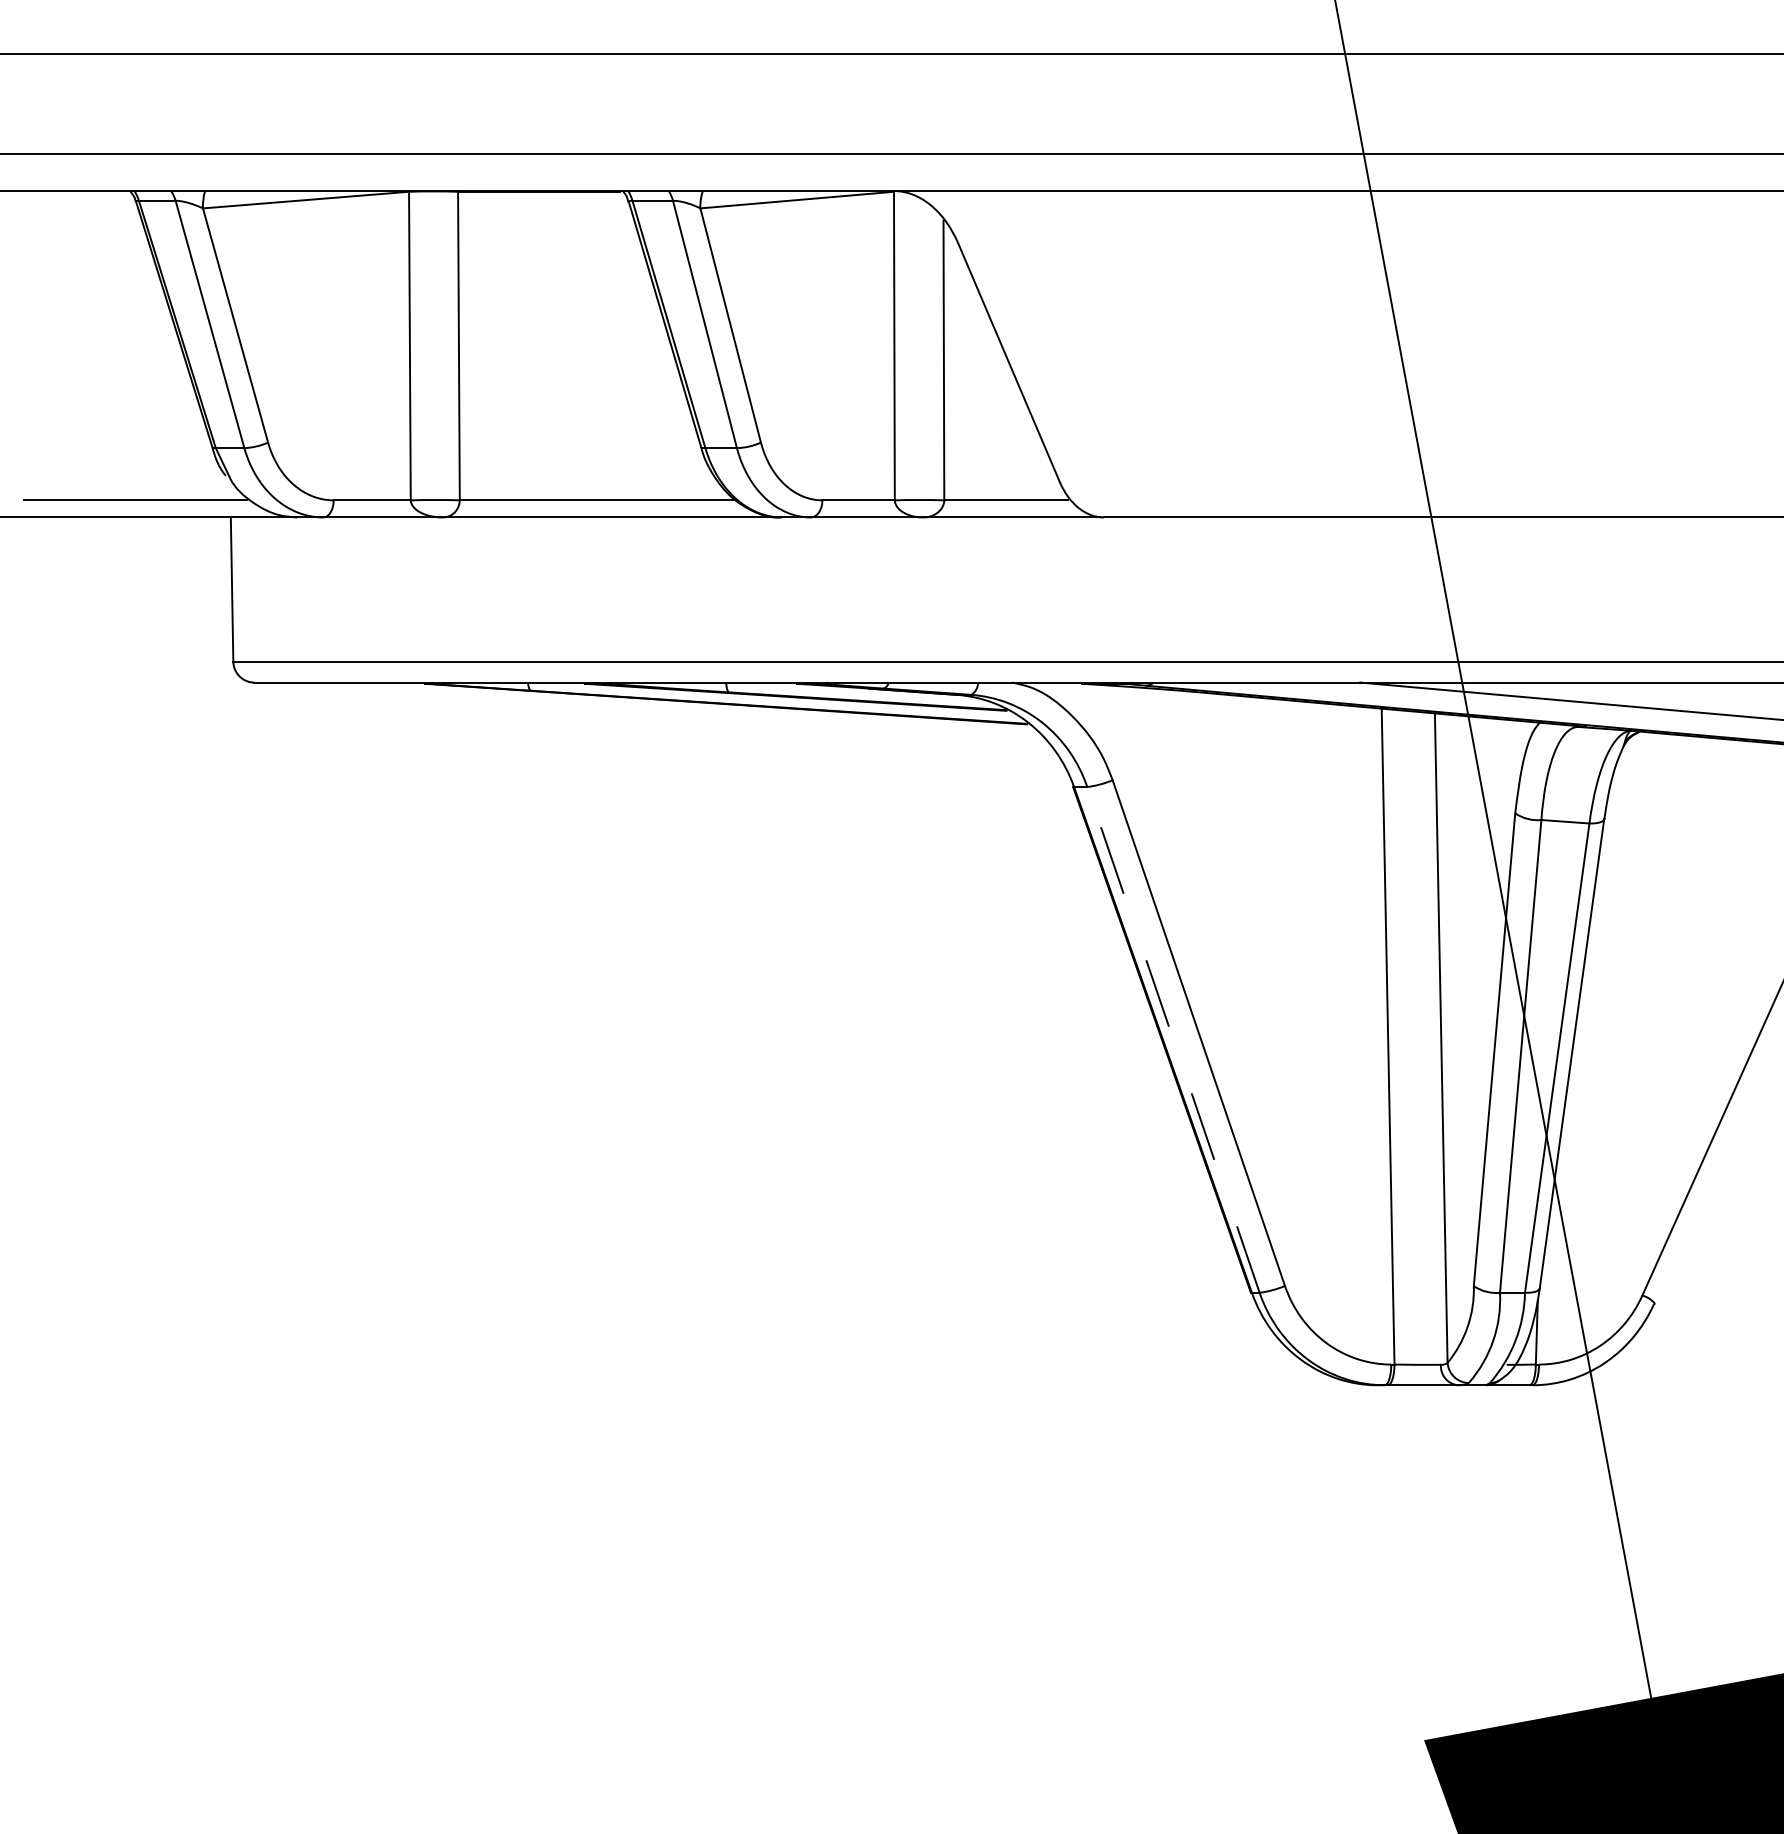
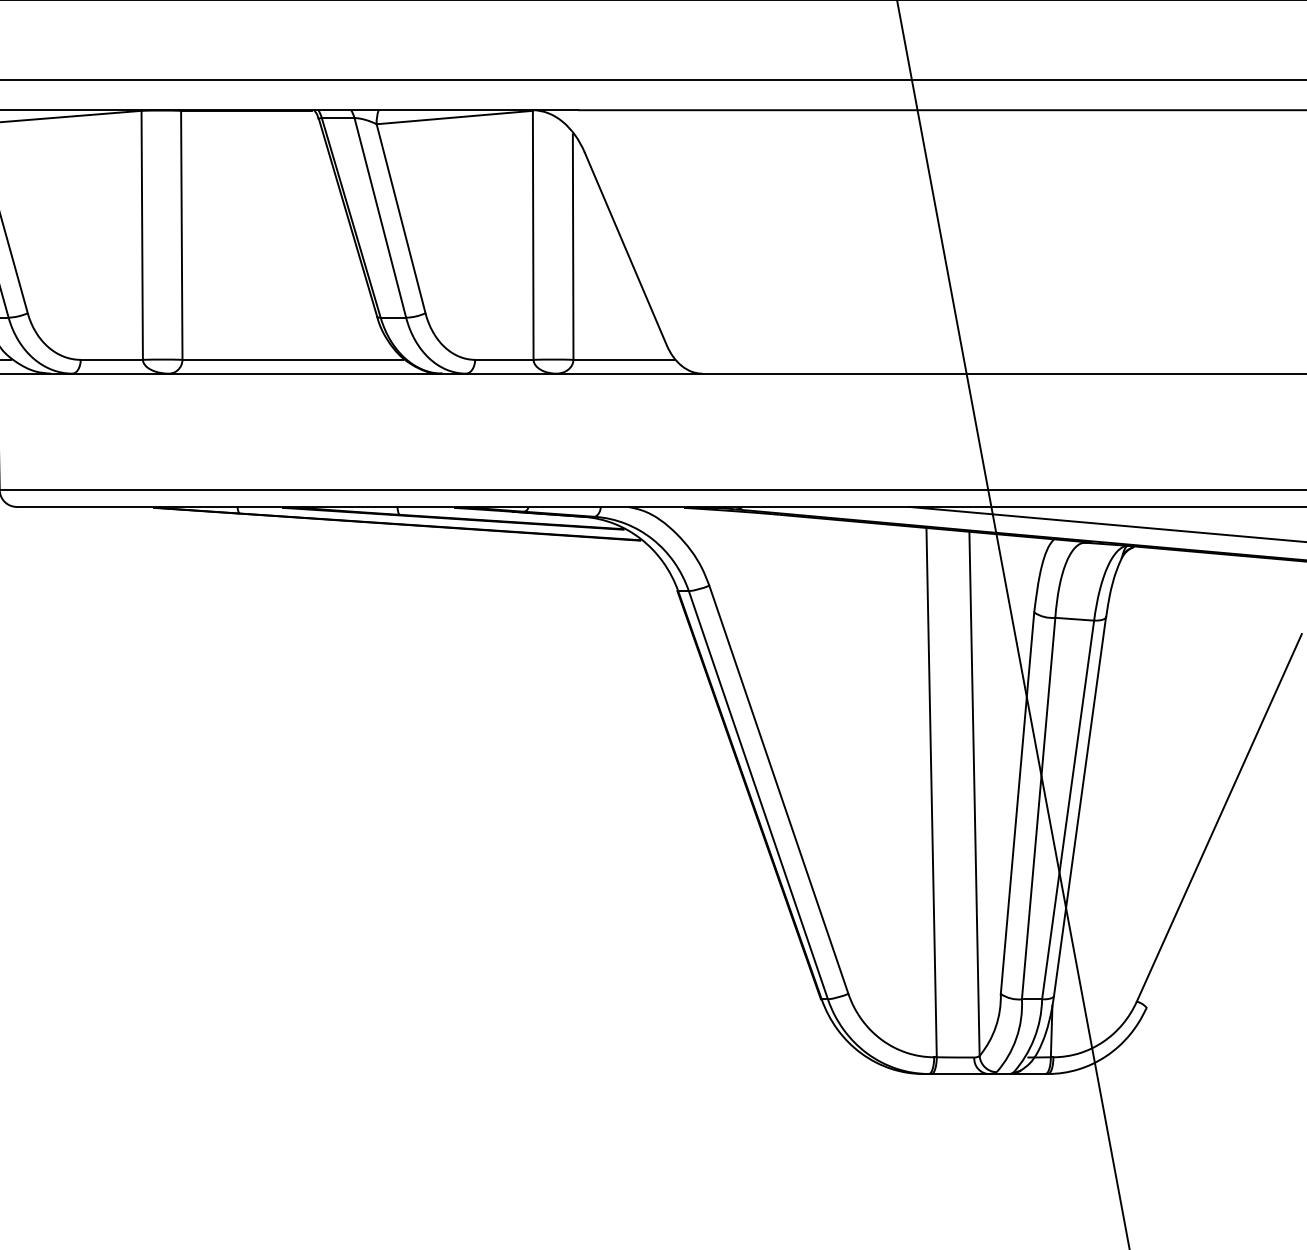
line: (1173, 1040) -> (758, 795), dashed -> solid

